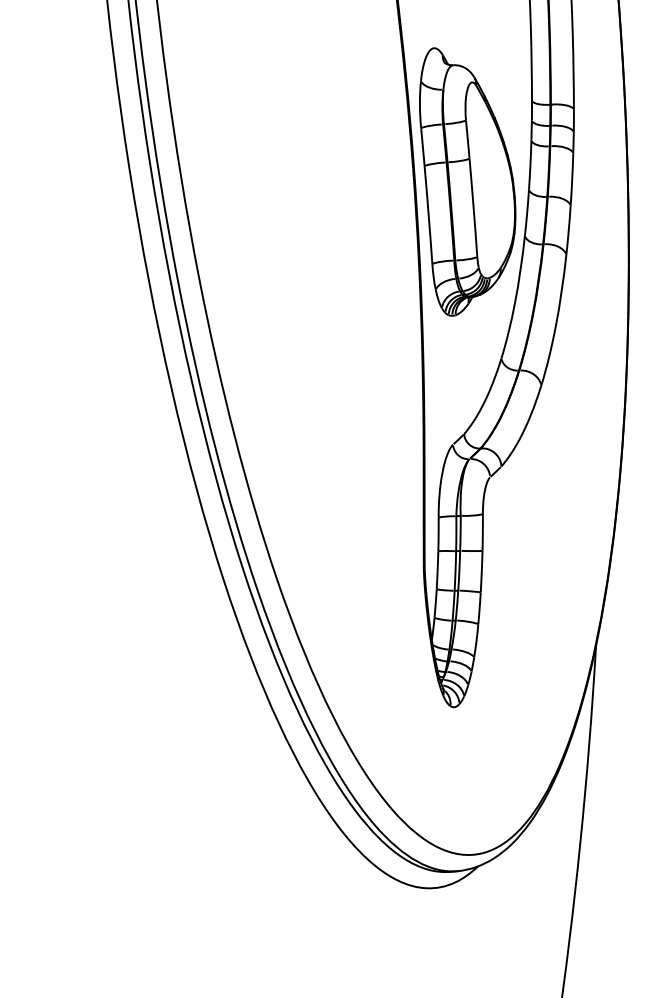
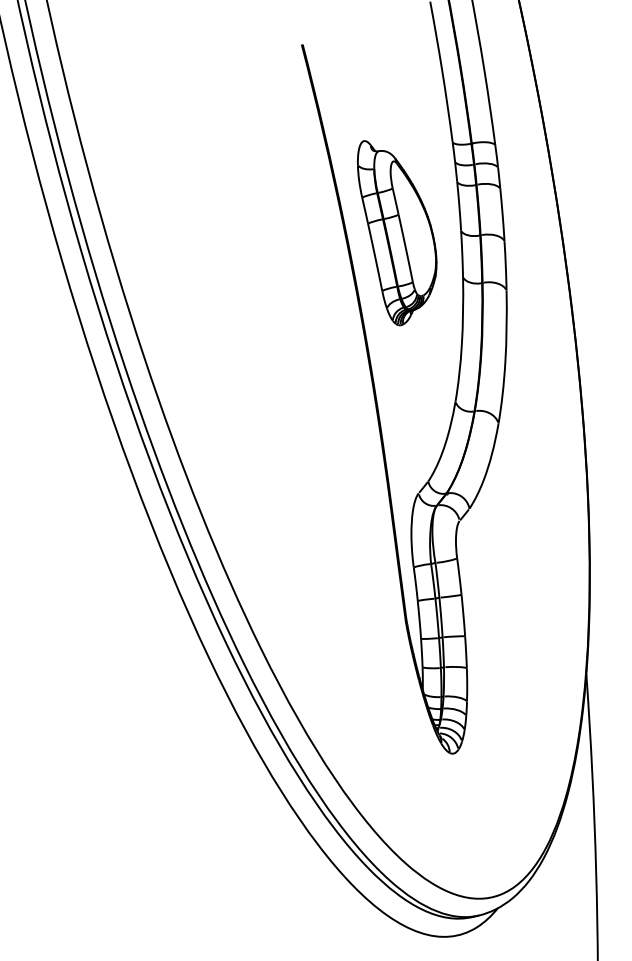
part: (467, 181) -> (399, 230), size x0.7

